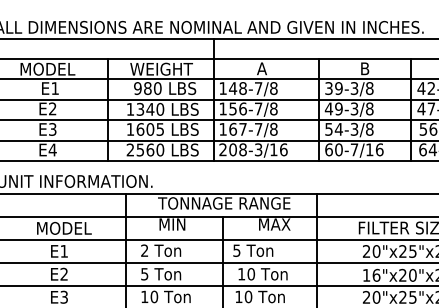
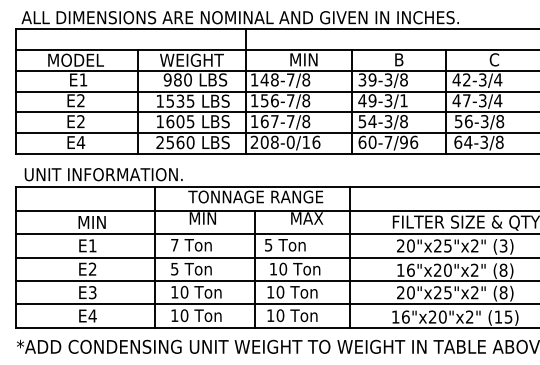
text: (271, 68) -> (303, 59), A -> MIN
text: (150, 108) -> (180, 100), 1340 -> 1535
text: (369, 108) -> (403, 100), 49-3/8 -> 49-3/1
text: (52, 129) -> (80, 121), E3 -> E2
text: (258, 148) -> (290, 141), 208-3/16 -> 208-0/16
text: (369, 148) -> (403, 141), 60-7/16 -> 60-7/96
text: (64, 228) -> (92, 222), MODEL -> MIN
text: (144, 250) -> (174, 244), 2 -> 7

